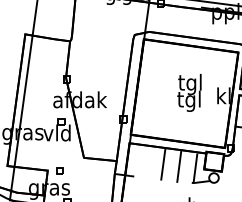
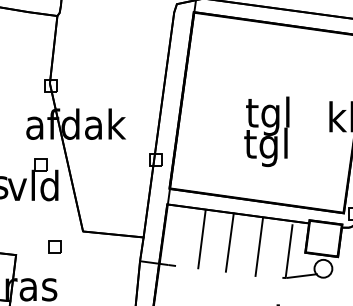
text: (189, 92) -> (267, 130), moved
line: (148, 161) -> (202, 238), added
part: (59, 170) -> (54, 245), moved

